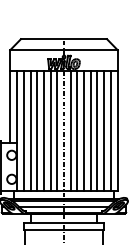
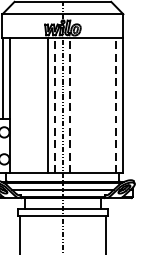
line: (57, 130) -> (55, 104), solid -> dashed
line: (70, 130) -> (70, 104), solid -> dashed
line: (110, 130) -> (115, 104), solid -> dashed
line: (23, 131) -> (17, 105), removed
line: (30, 131) -> (25, 105), removed
line: (37, 131) -> (33, 105), removed
line: (43, 131) -> (39, 105), removed
line: (77, 131) -> (78, 105), removed
line: (84, 131) -> (85, 105), removed
line: (90, 131) -> (92, 105), removed
line: (97, 131) -> (100, 105), removed
line: (104, 131) -> (108, 105), removed

